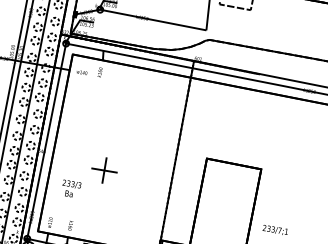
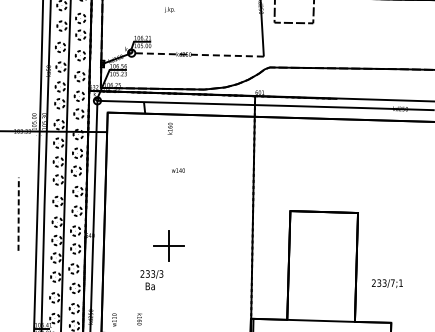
line: (153, 19) -> (197, 54), solid -> dashed
text: (82, 72) -> (178, 170), moved
text: (99, 72) -> (169, 128), moved
text: (70, 189) -> (151, 280), moved

